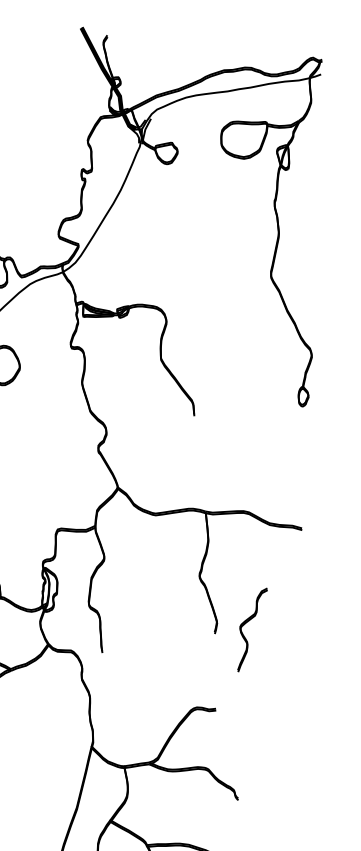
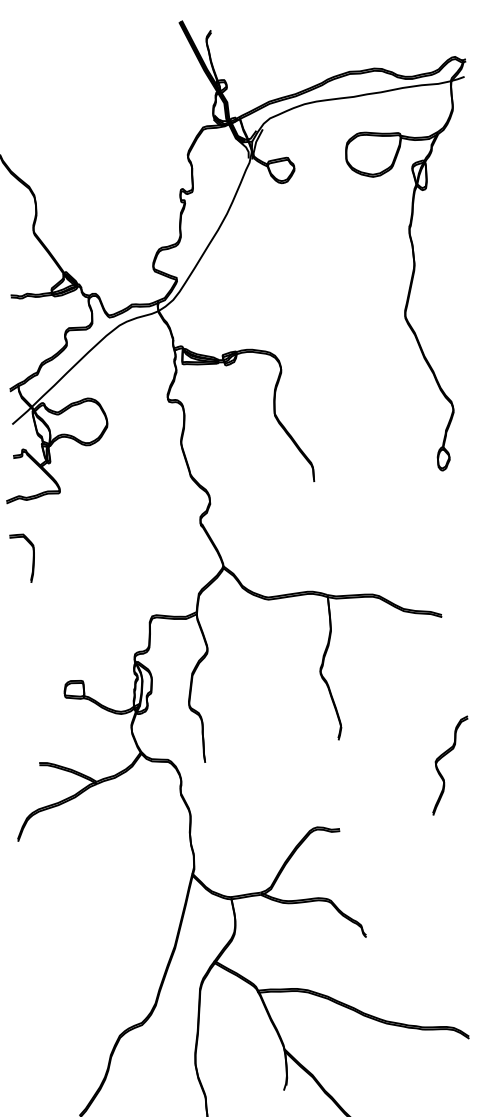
part: (246, 623) -> (443, 757), moved

